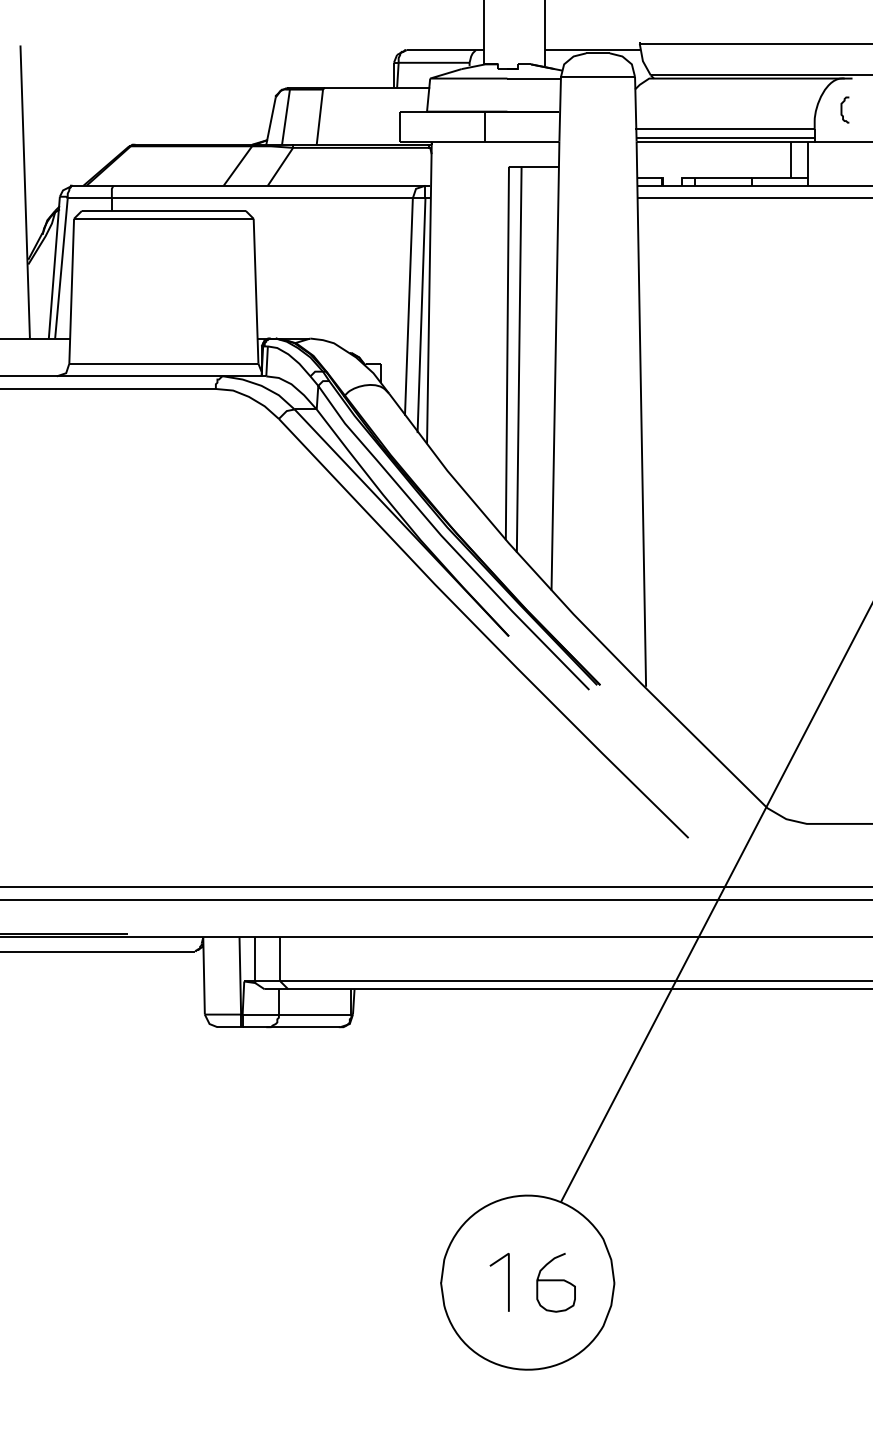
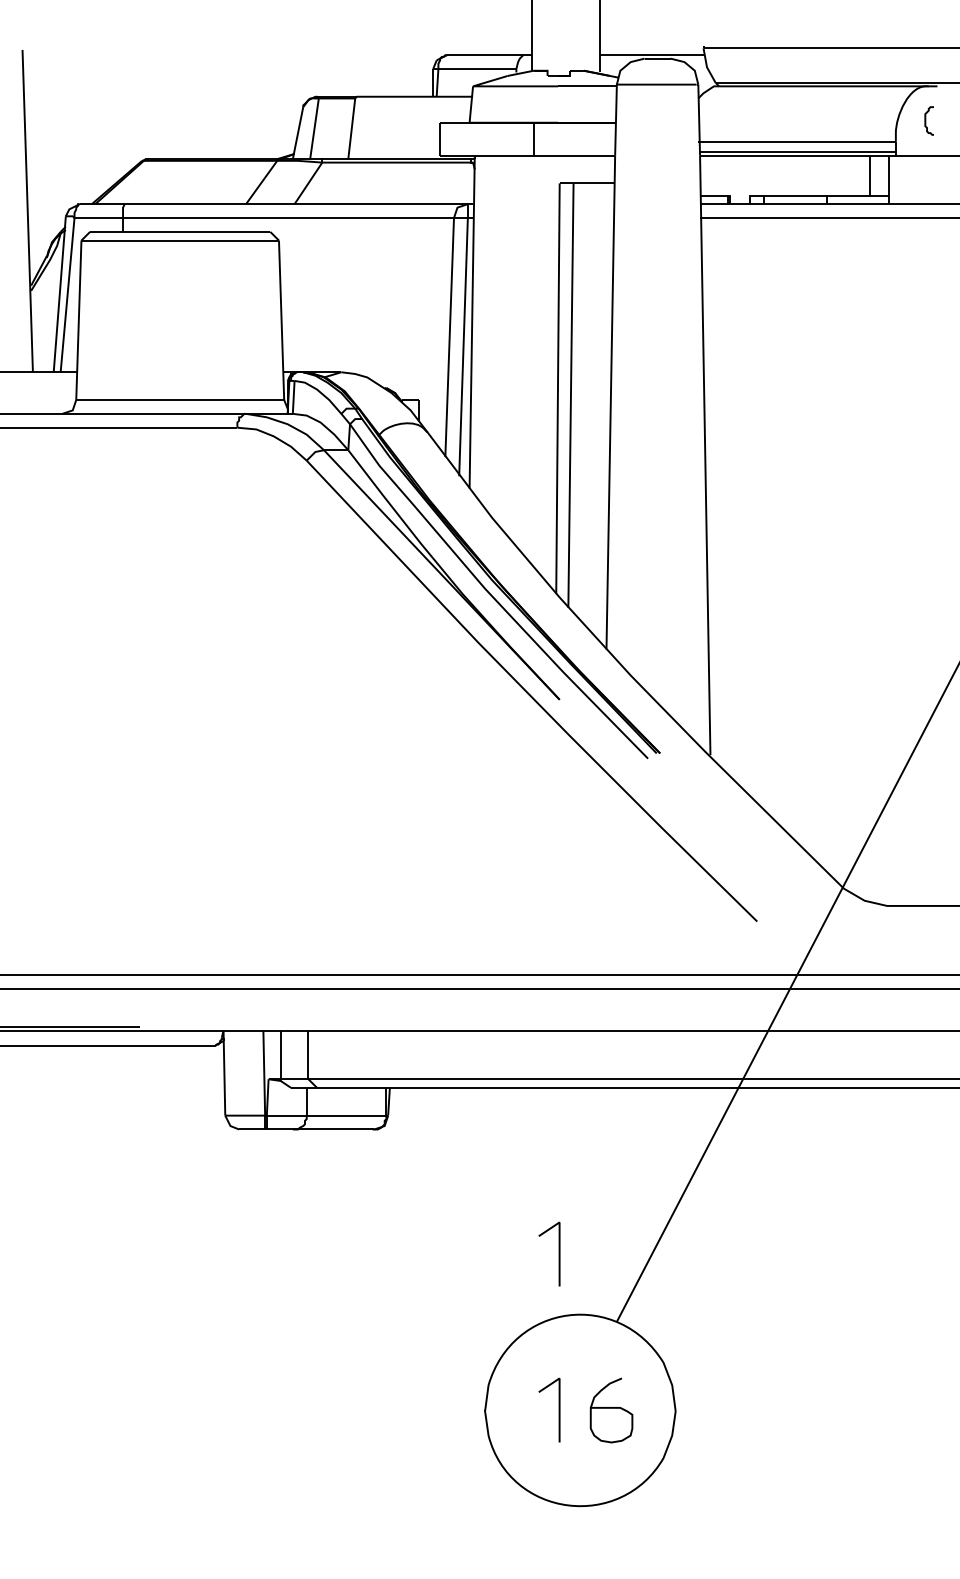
curve: (507, 1139) -> (558, 1253), added

